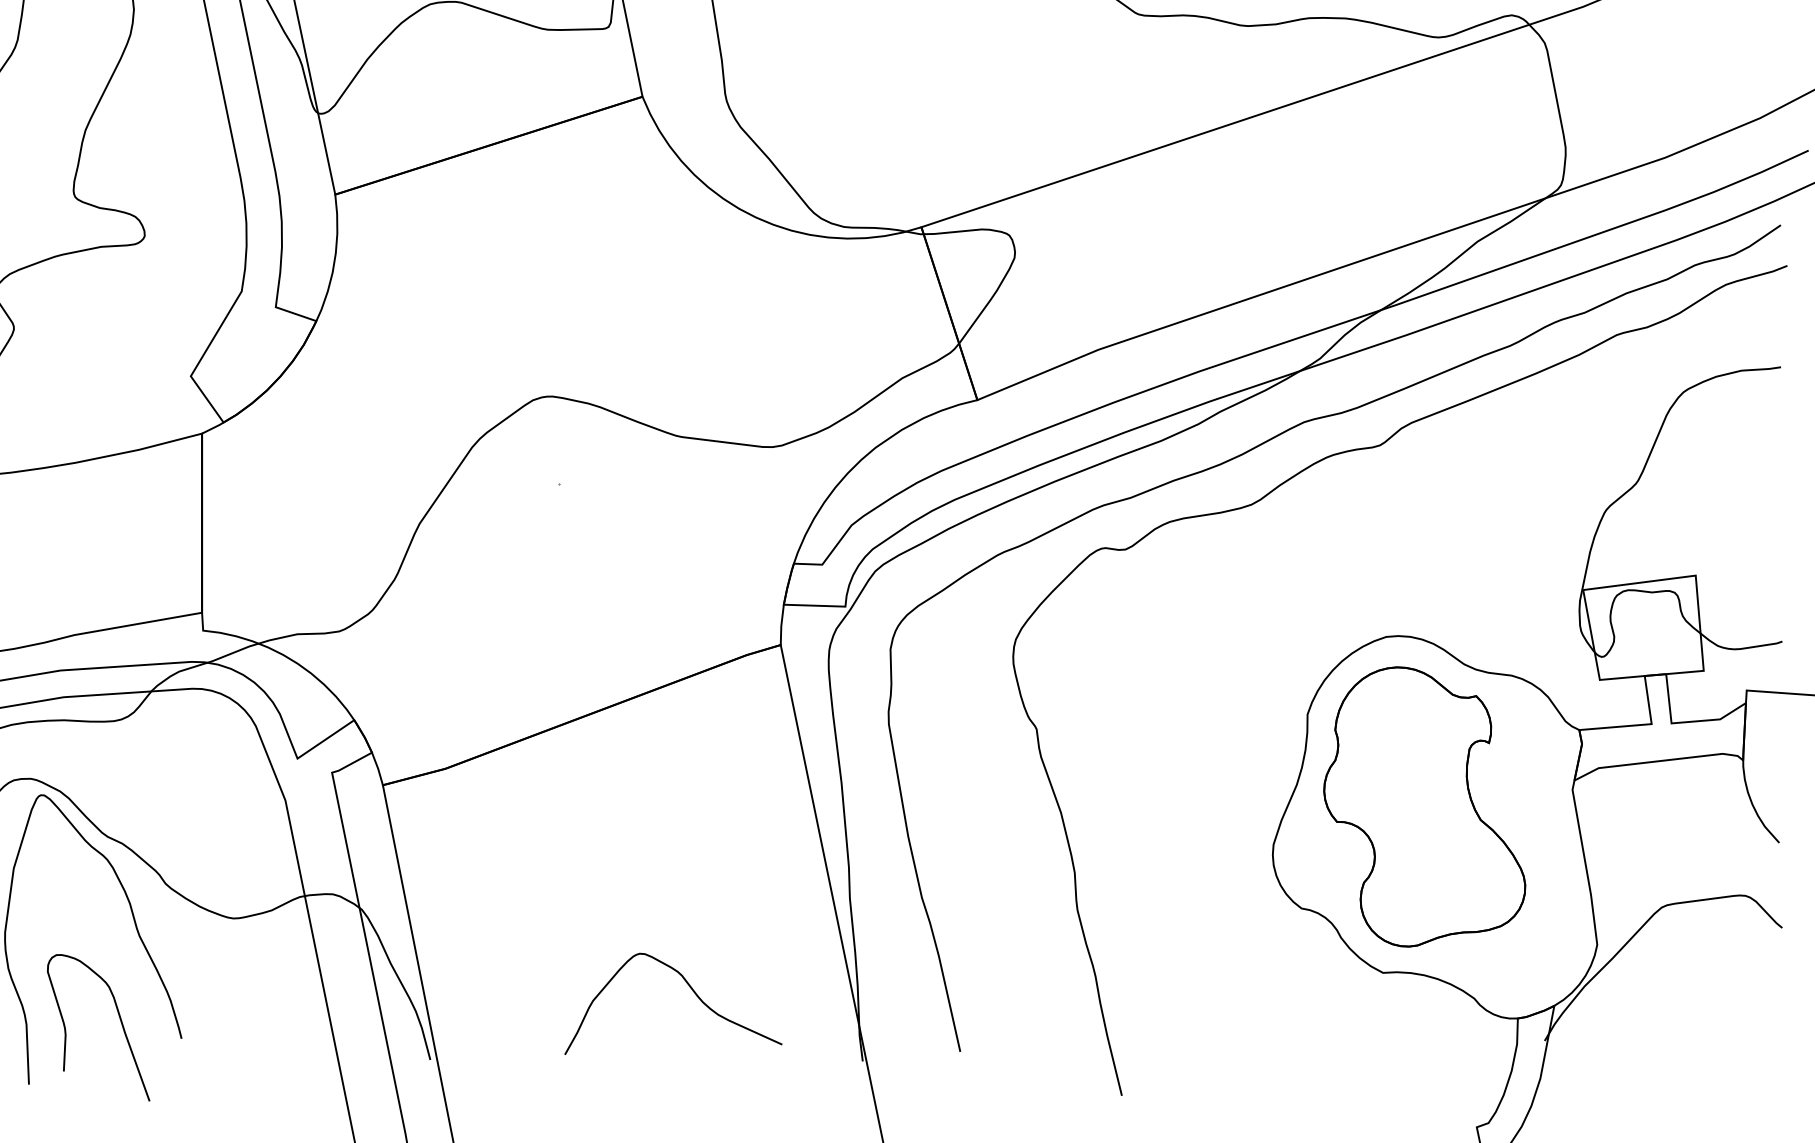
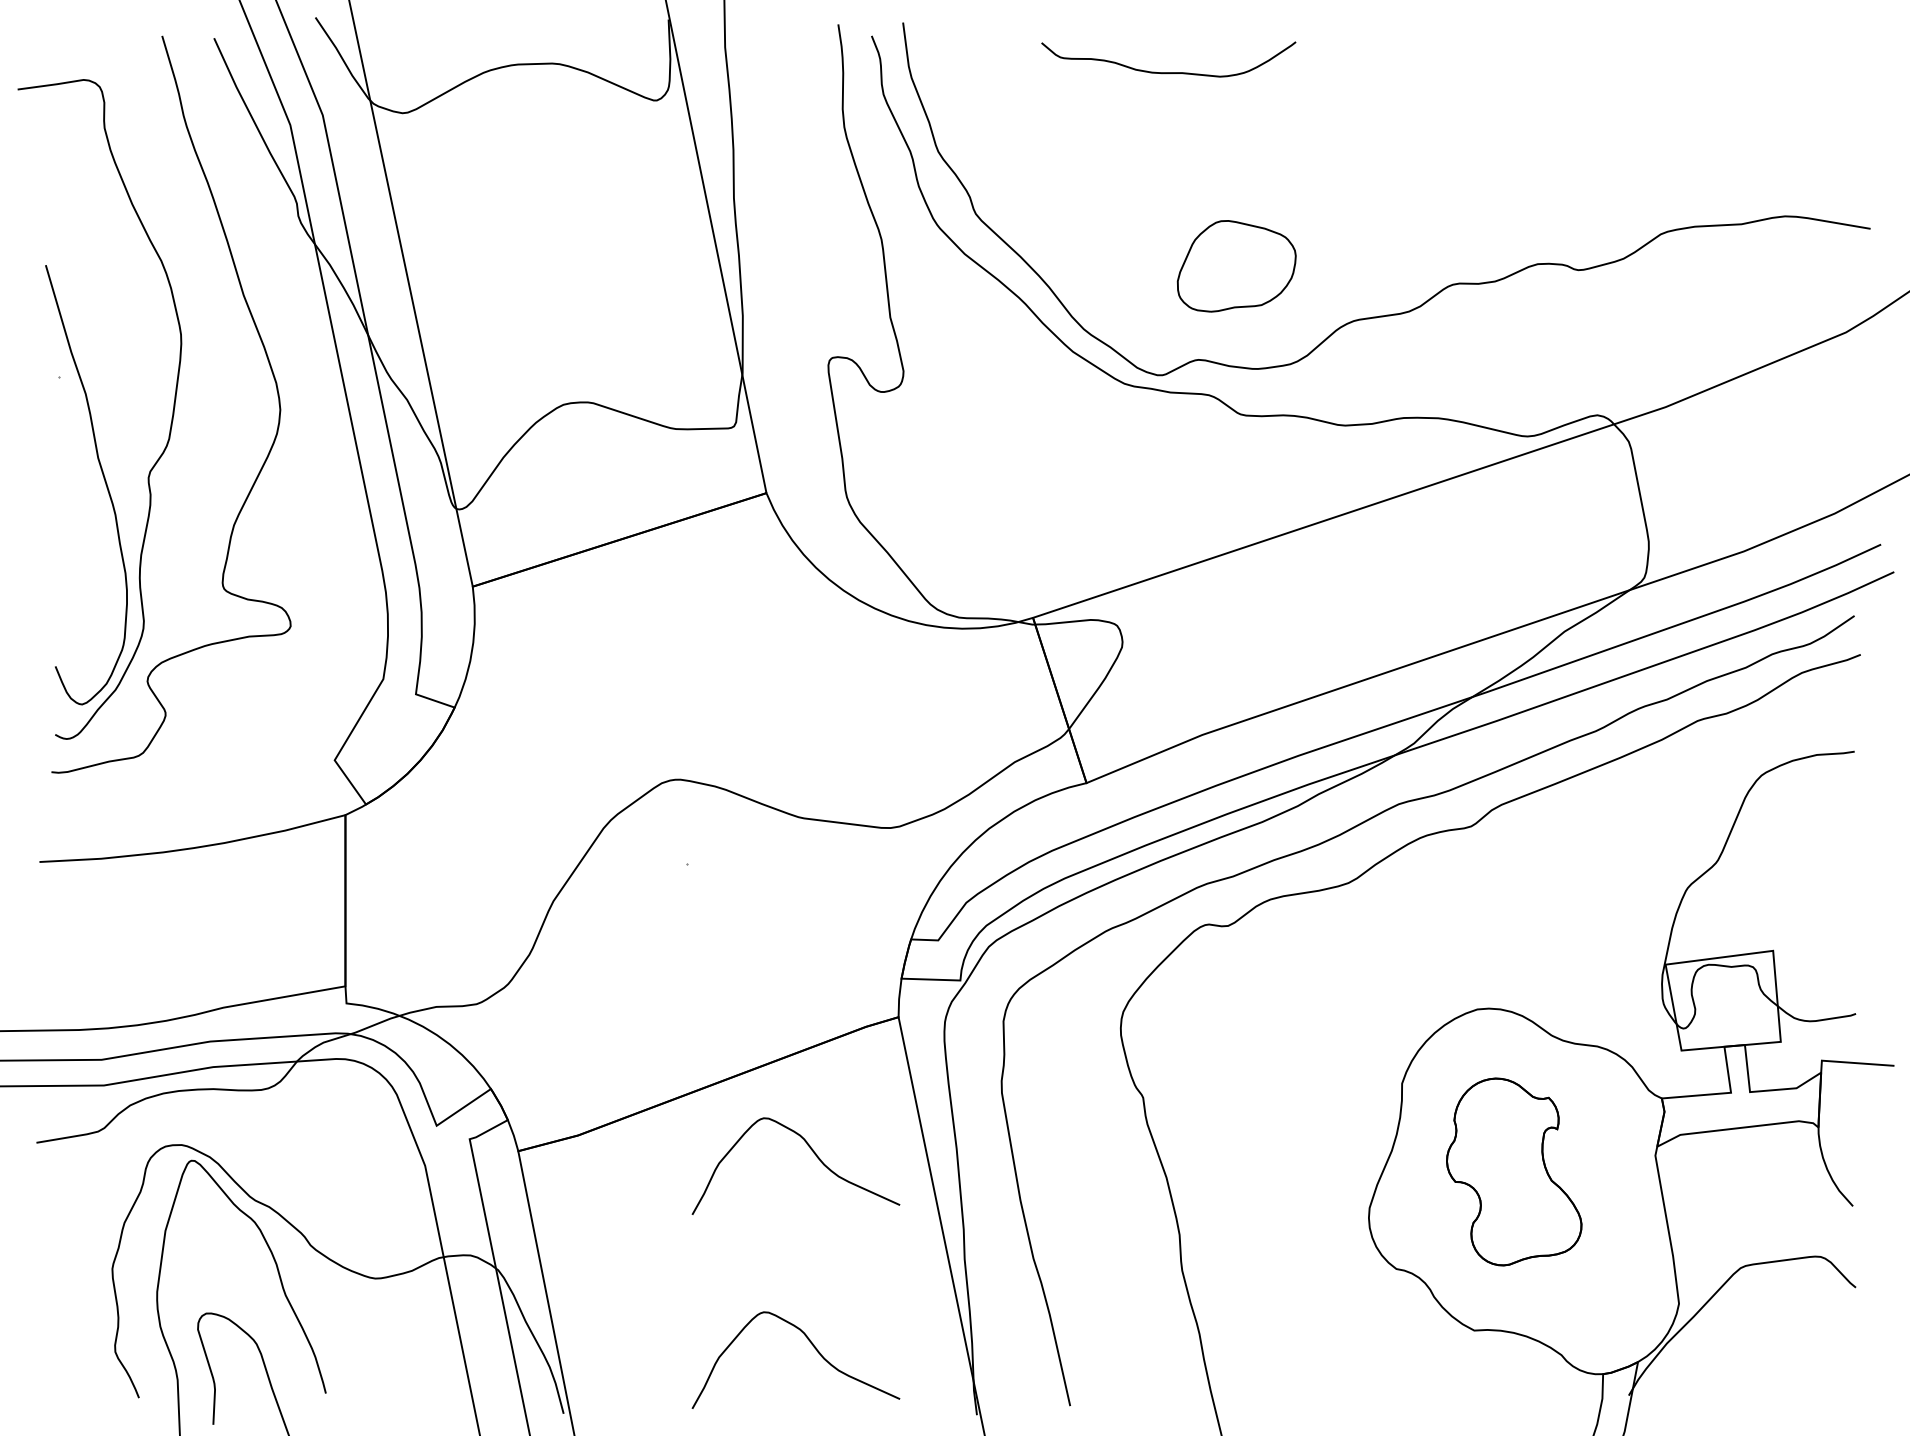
curve: (691, 787) -> (813, 1153), added
part: (1425, 806) -> (1514, 1171), size x0.7

